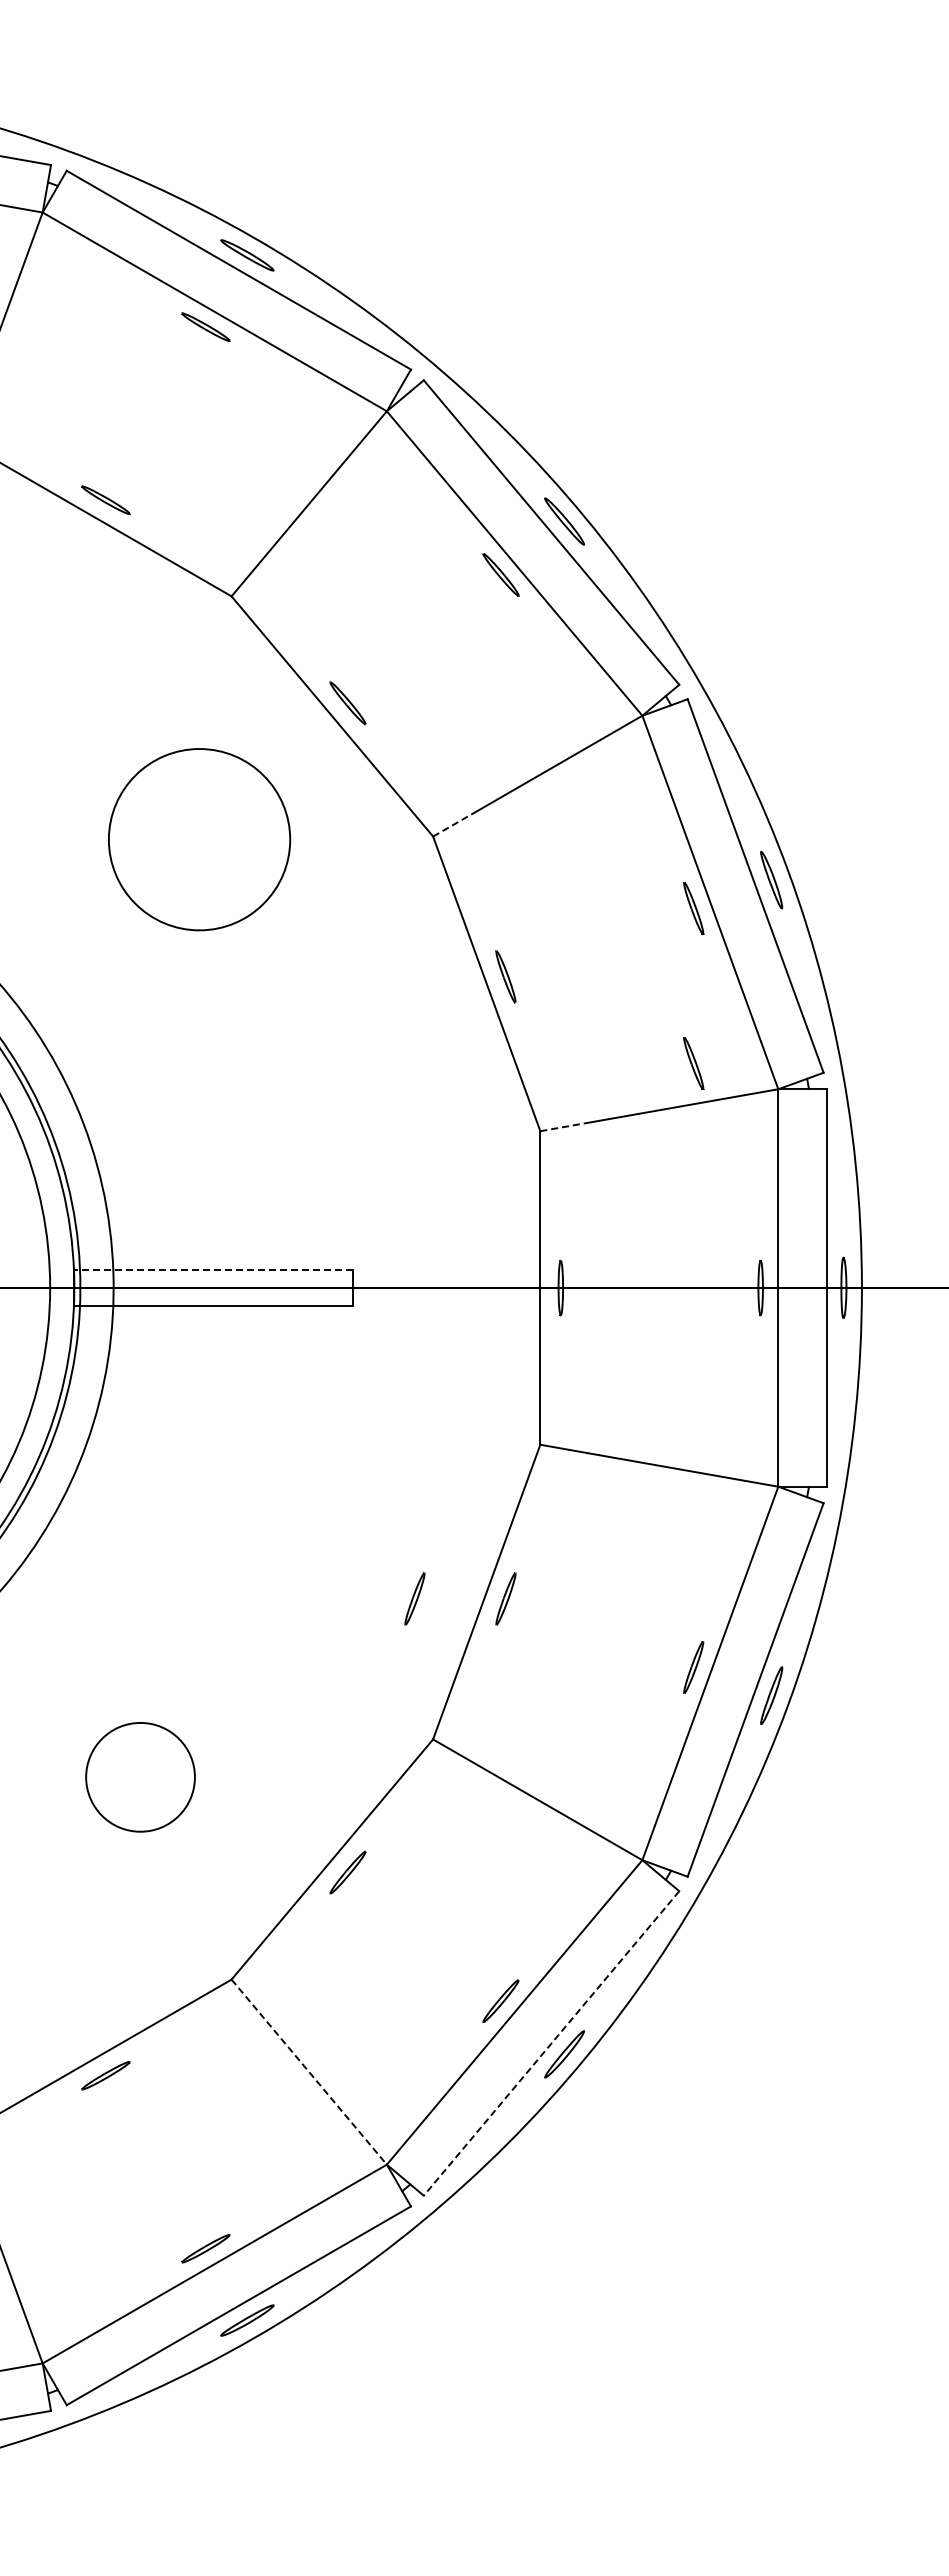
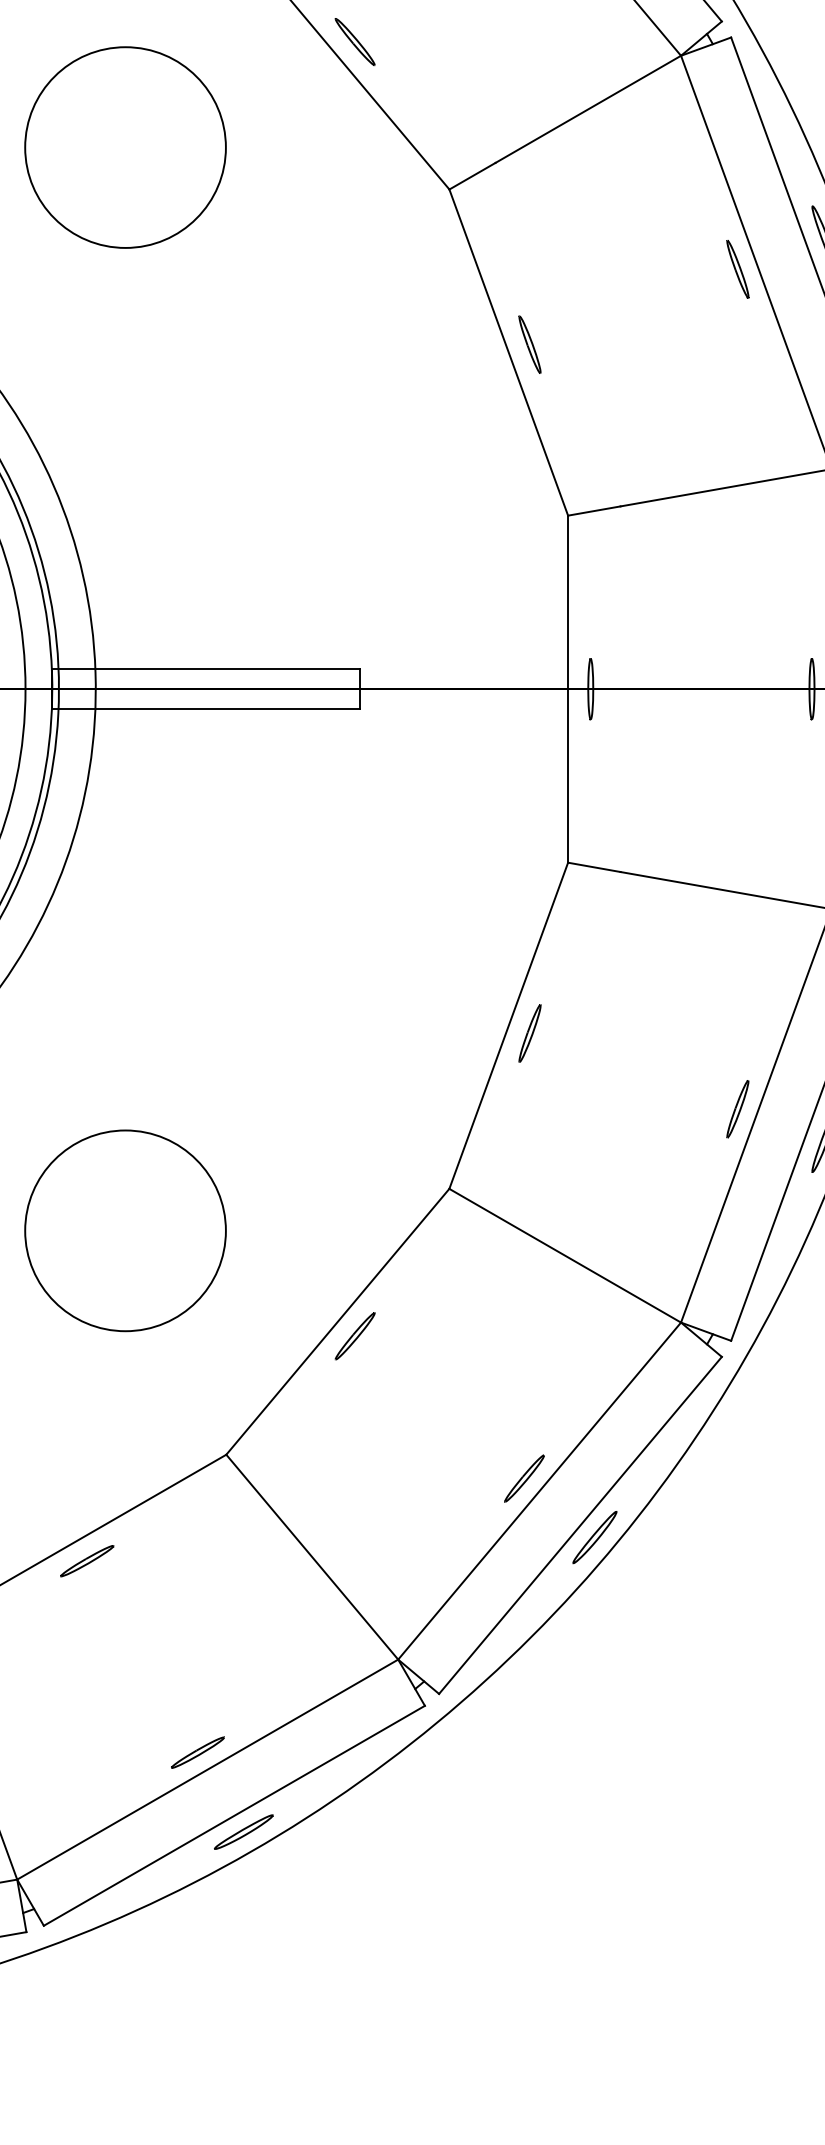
line: (454, 824) -> (473, 176), dashed -> solid
circle: (199, 839) -> (125, 147), moved
part: (693, 1063) -> (737, 440), removed
line: (564, 1126) -> (594, 510), dashed -> solid
line: (212, 1269) -> (205, 668), dashed -> solid
part: (414, 1598) -> (428, 1032), removed
circle: (140, 1777) -> (125, 1231), size x1.67
line: (551, 2043) -> (580, 1525), dashed -> solid
line: (309, 2072) -> (312, 1557), dashed -> solid

